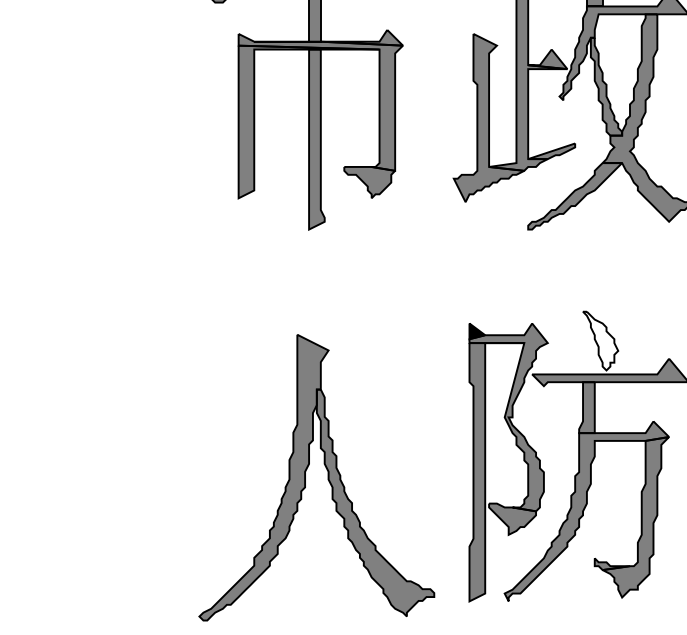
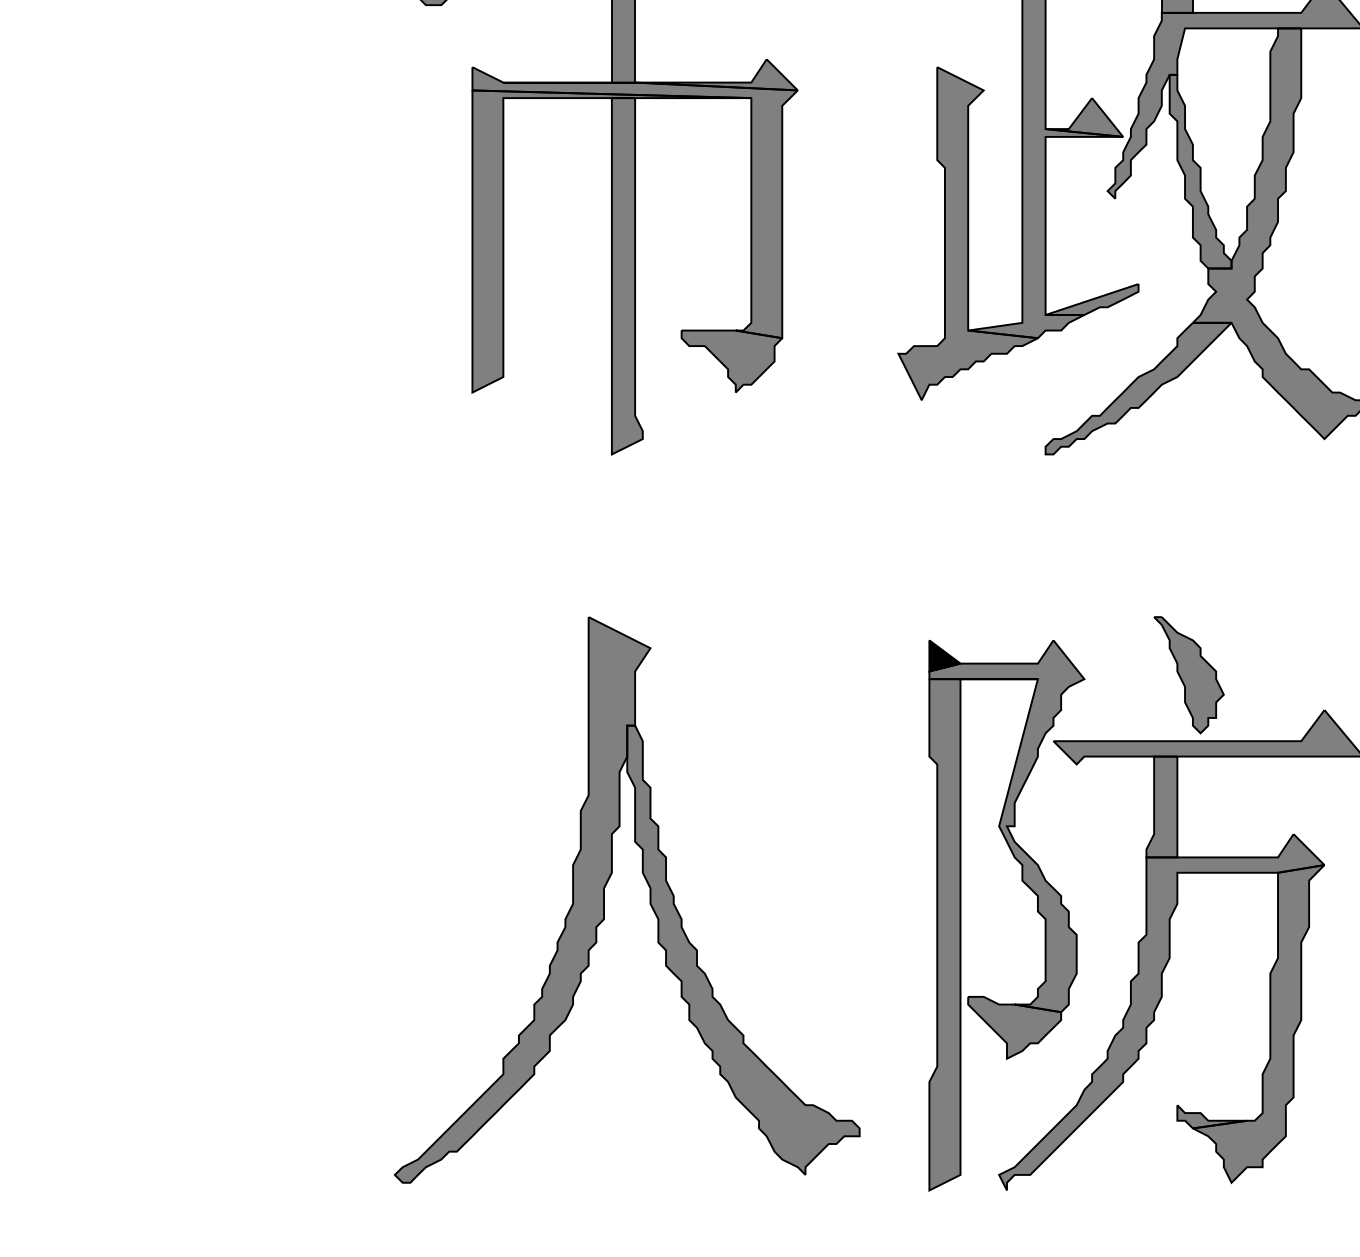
fill: (600, 340) -> (1188, 674), added
part: (305, 477) -> (604, 899), moved

